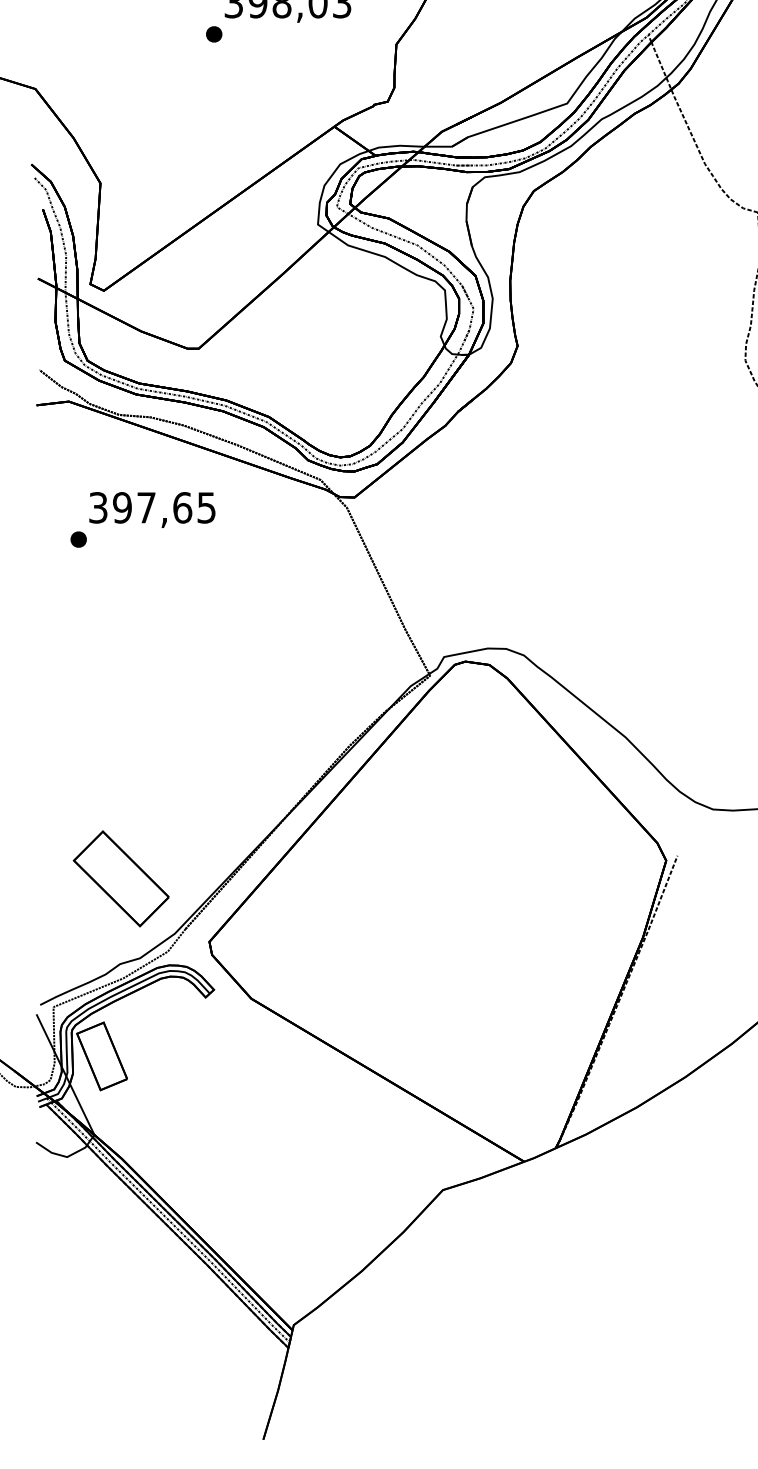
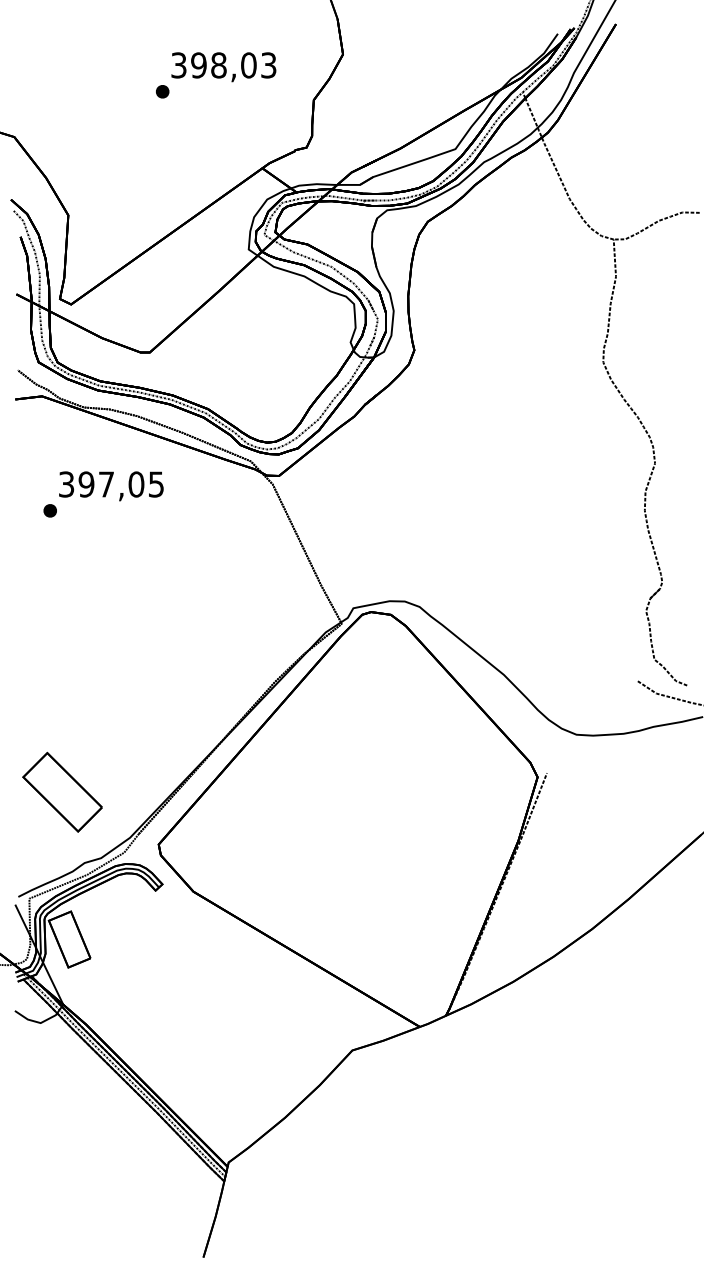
text: (182, 507) -> (136, 484), 397,65 -> 397,05
part: (121, 877) -> (62, 791), moved

